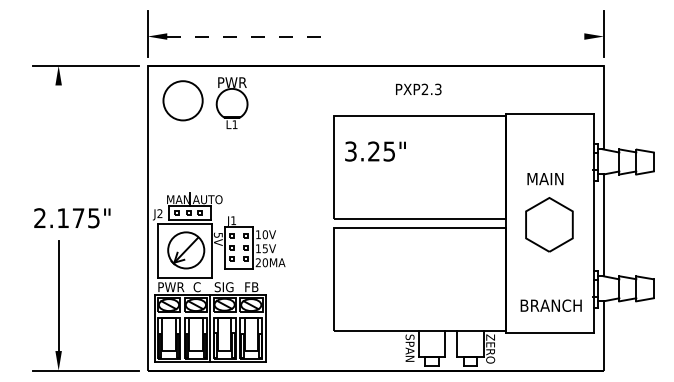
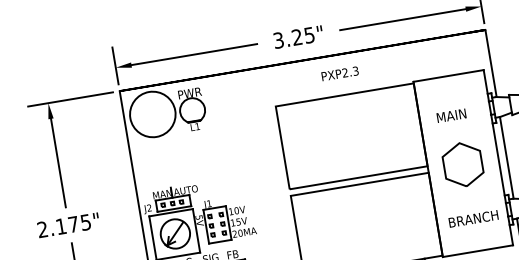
line: (246, 36) -> (195, 54), dashed -> solid
line: (505, 36) -> (402, 19), added
circle: (183, 100) -> (153, 114), size x1.43
line: (58, 140) -> (58, 163), added
text: (375, 151) -> (298, 37), moved
text: (545, 179) -> (451, 116), moved
text: (72, 218) -> (68, 225), moved
text: (550, 305) -> (473, 218), moved

